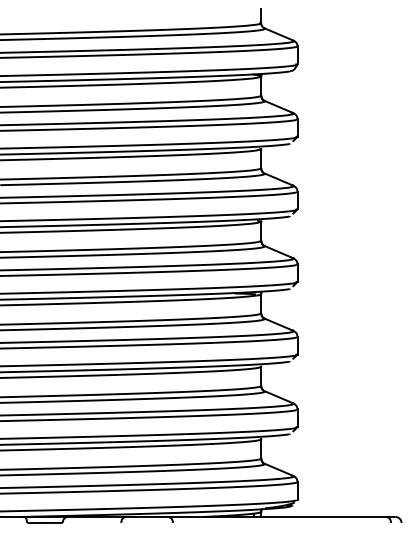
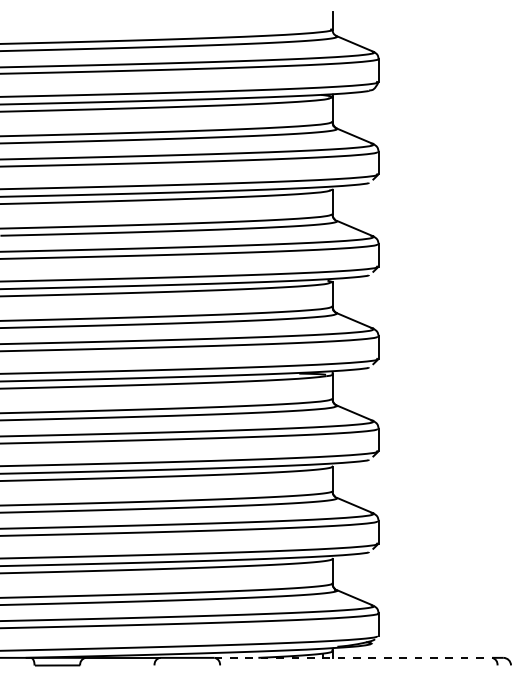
line: (277, 516) -> (353, 657), solid -> dashed

